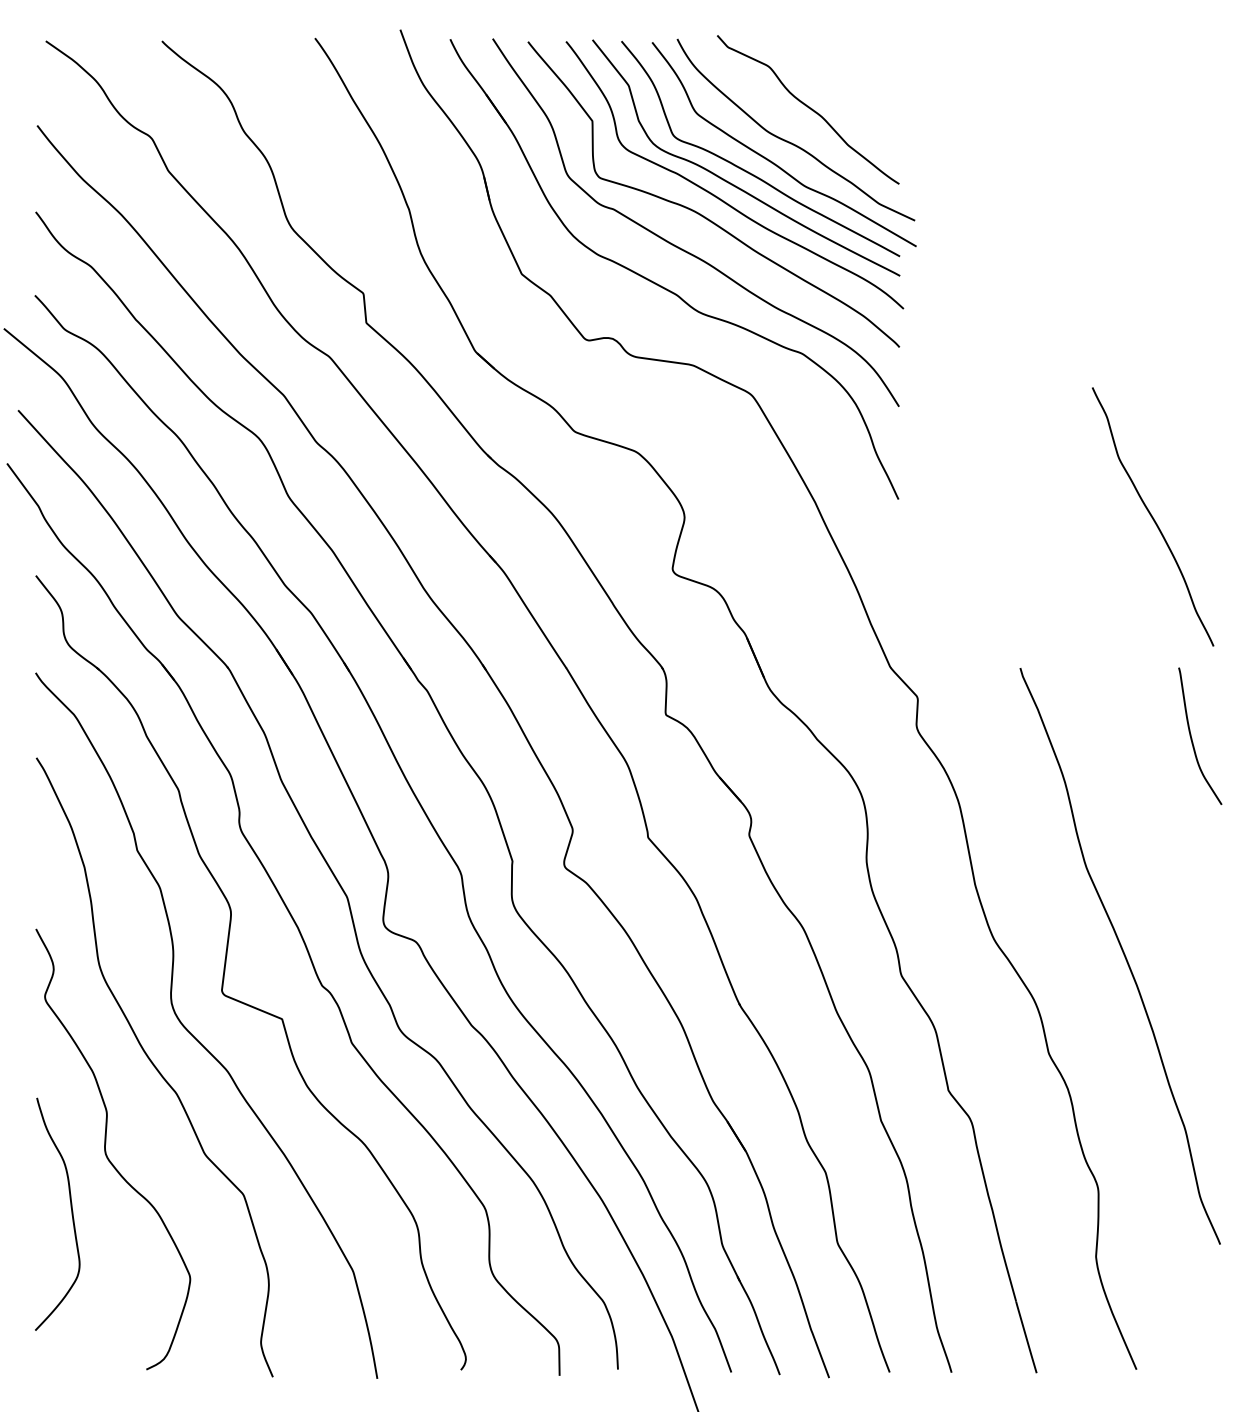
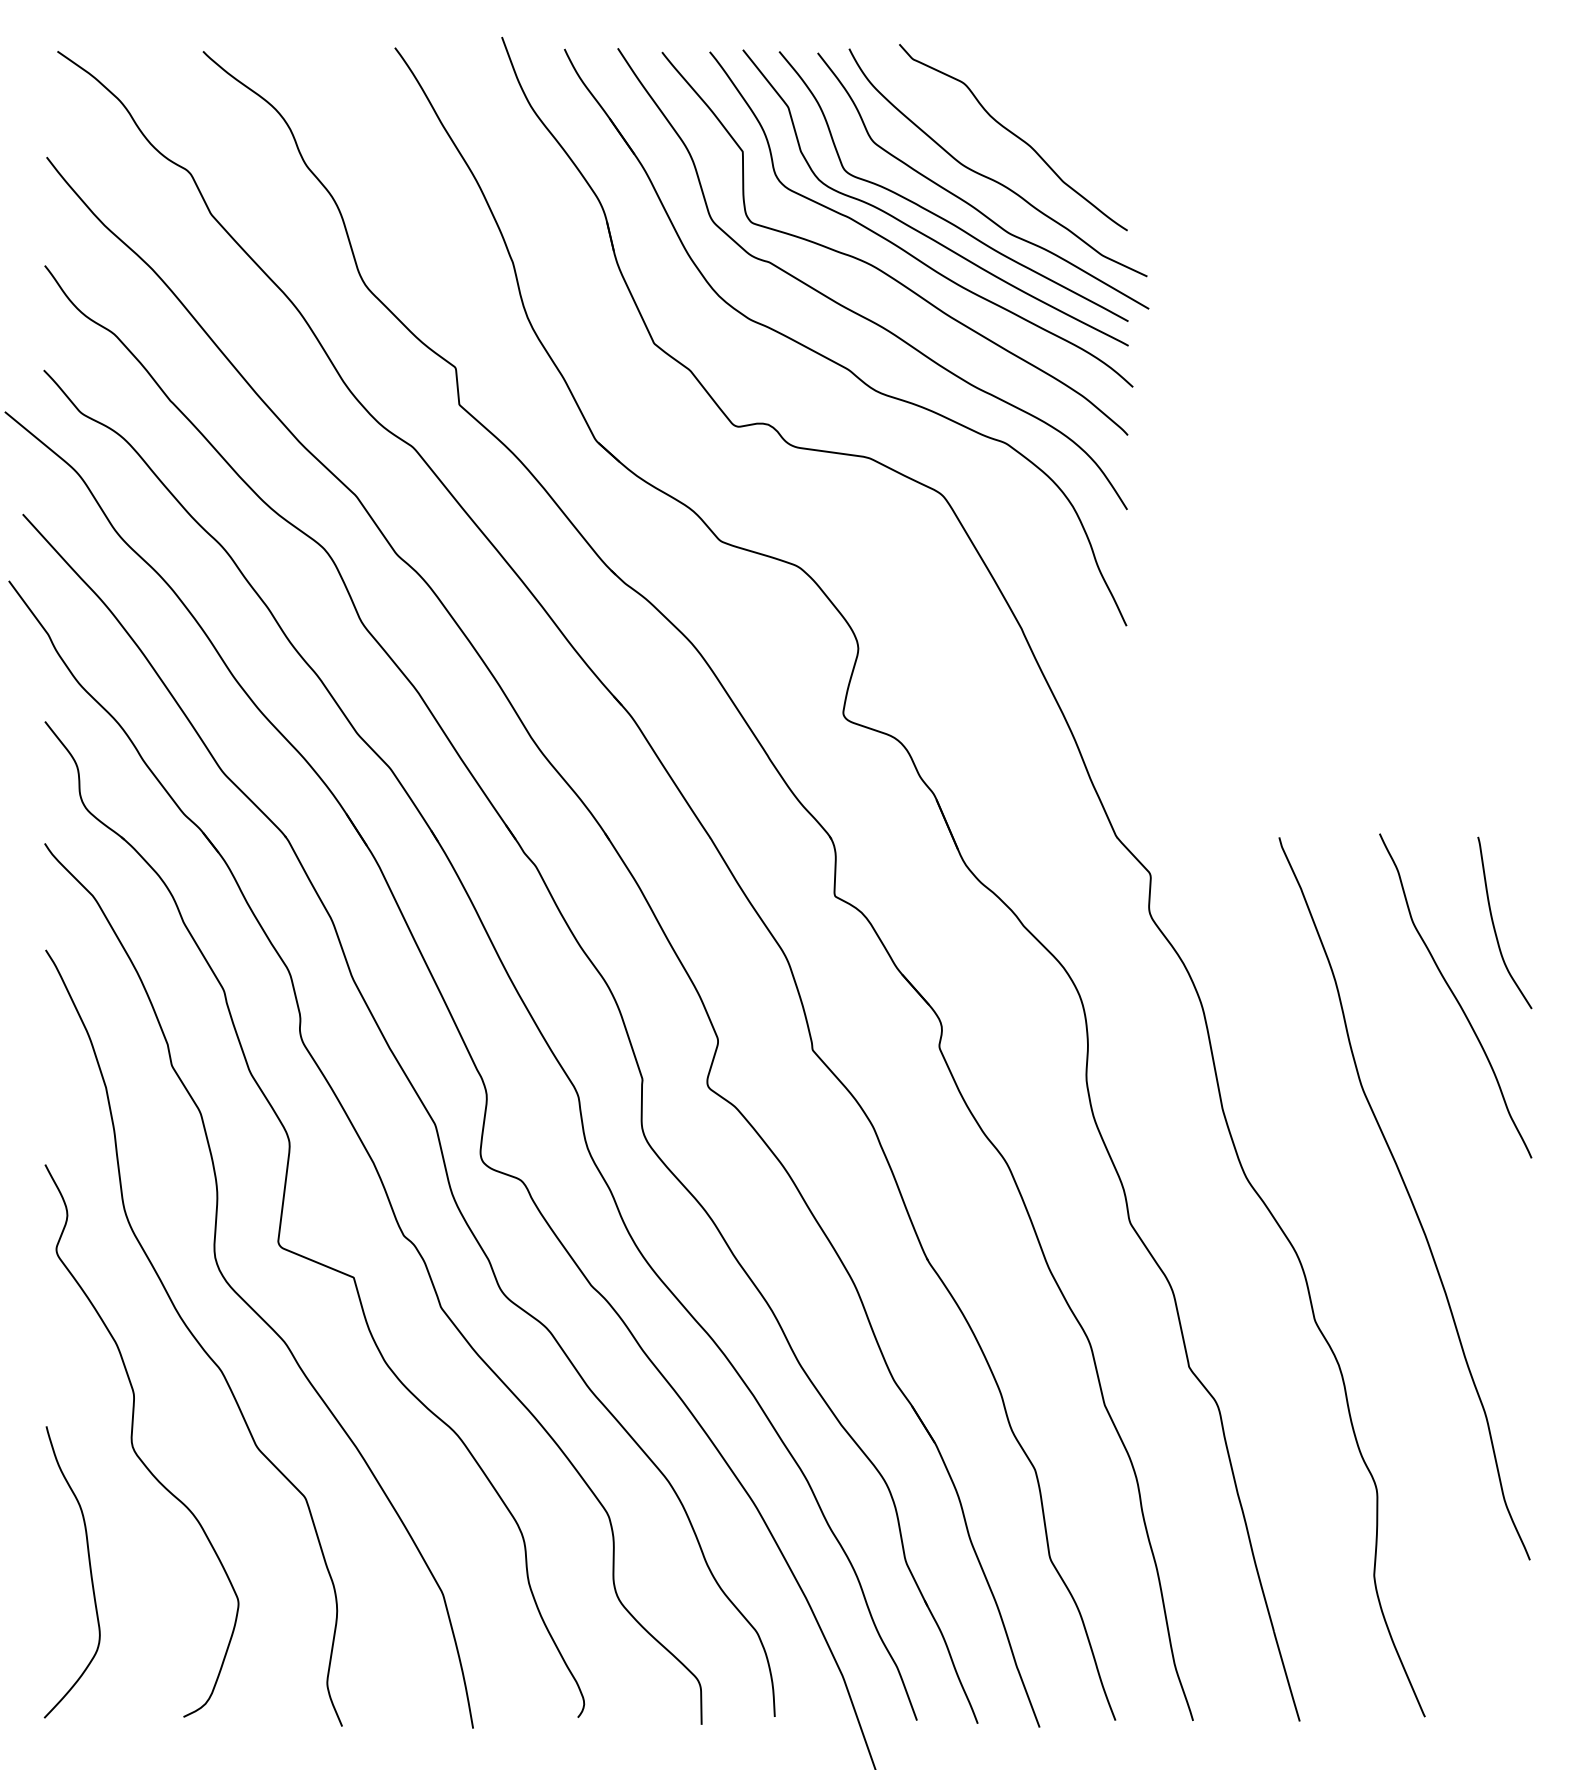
curve: (1152, 516) -> (1455, 995), moved
curve: (71, 1212) -> (89, 1570), moved

